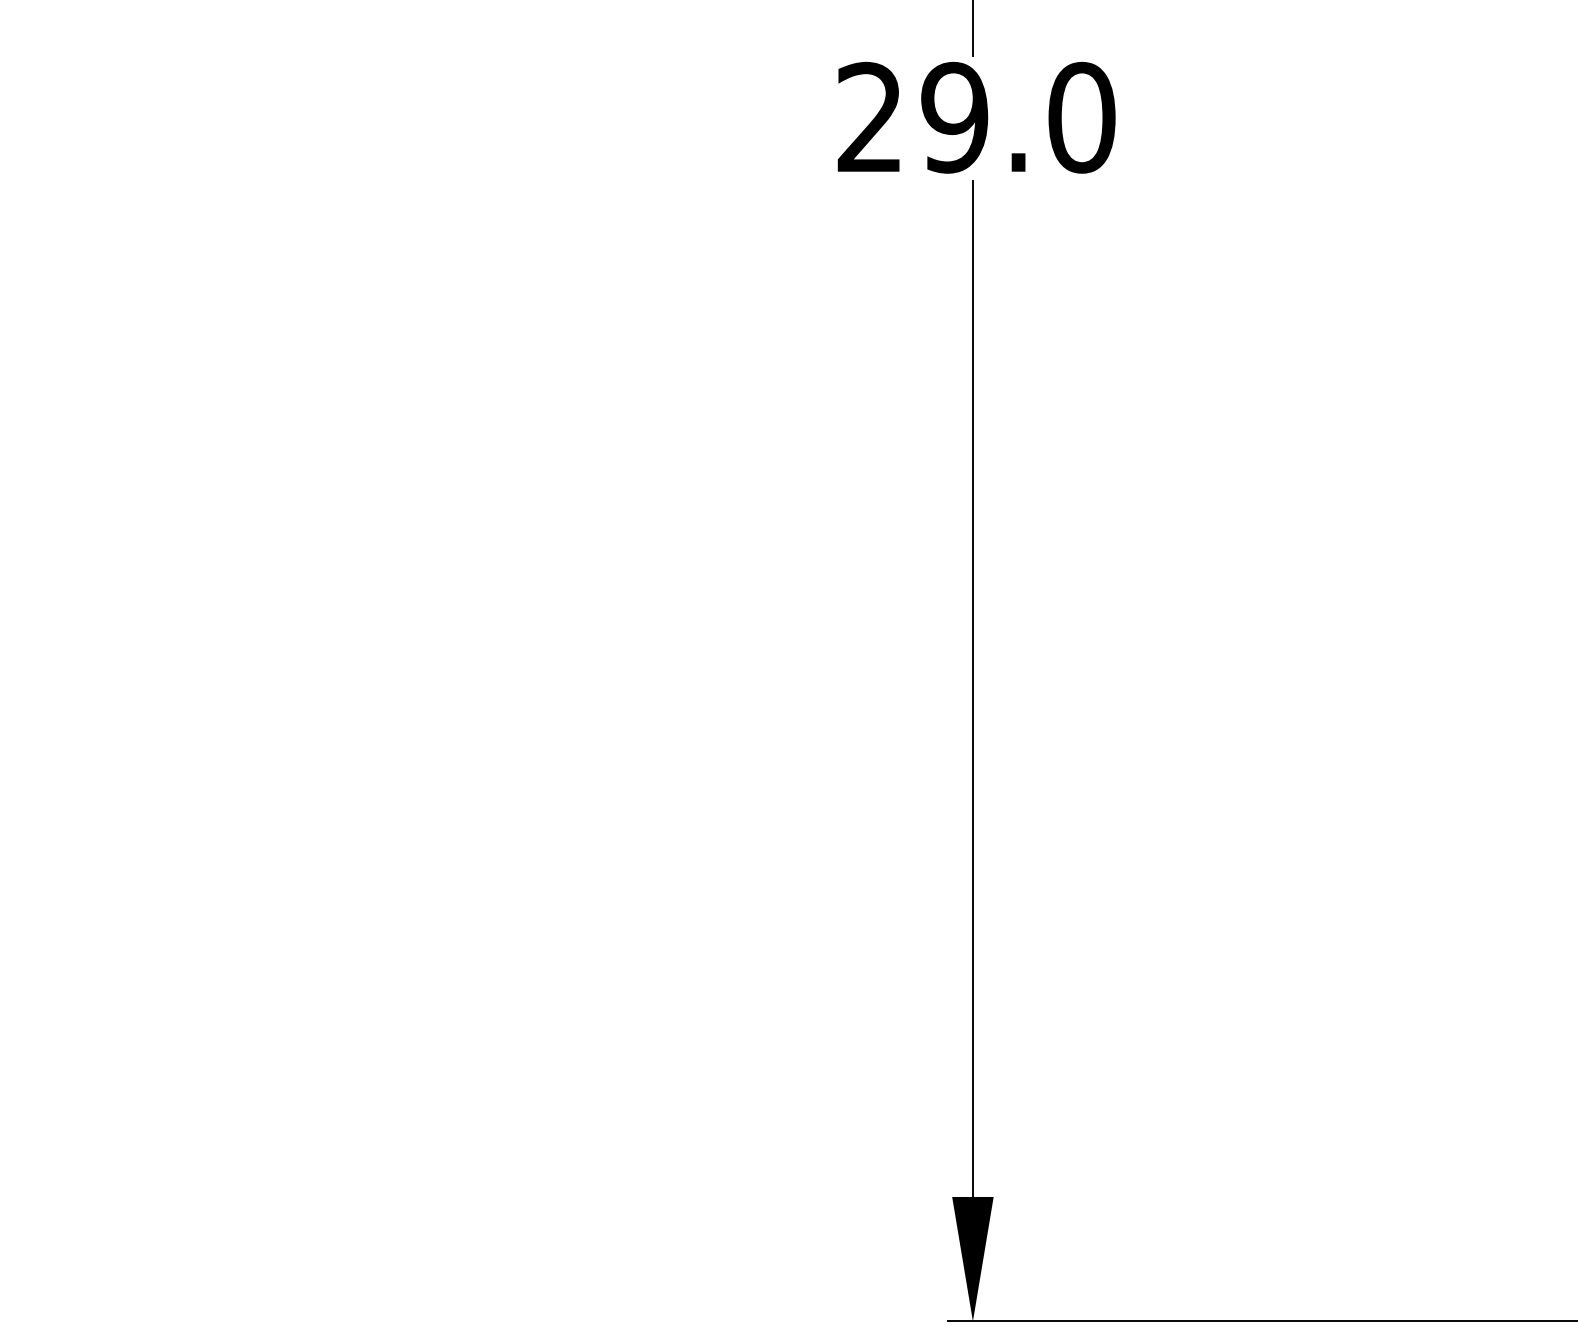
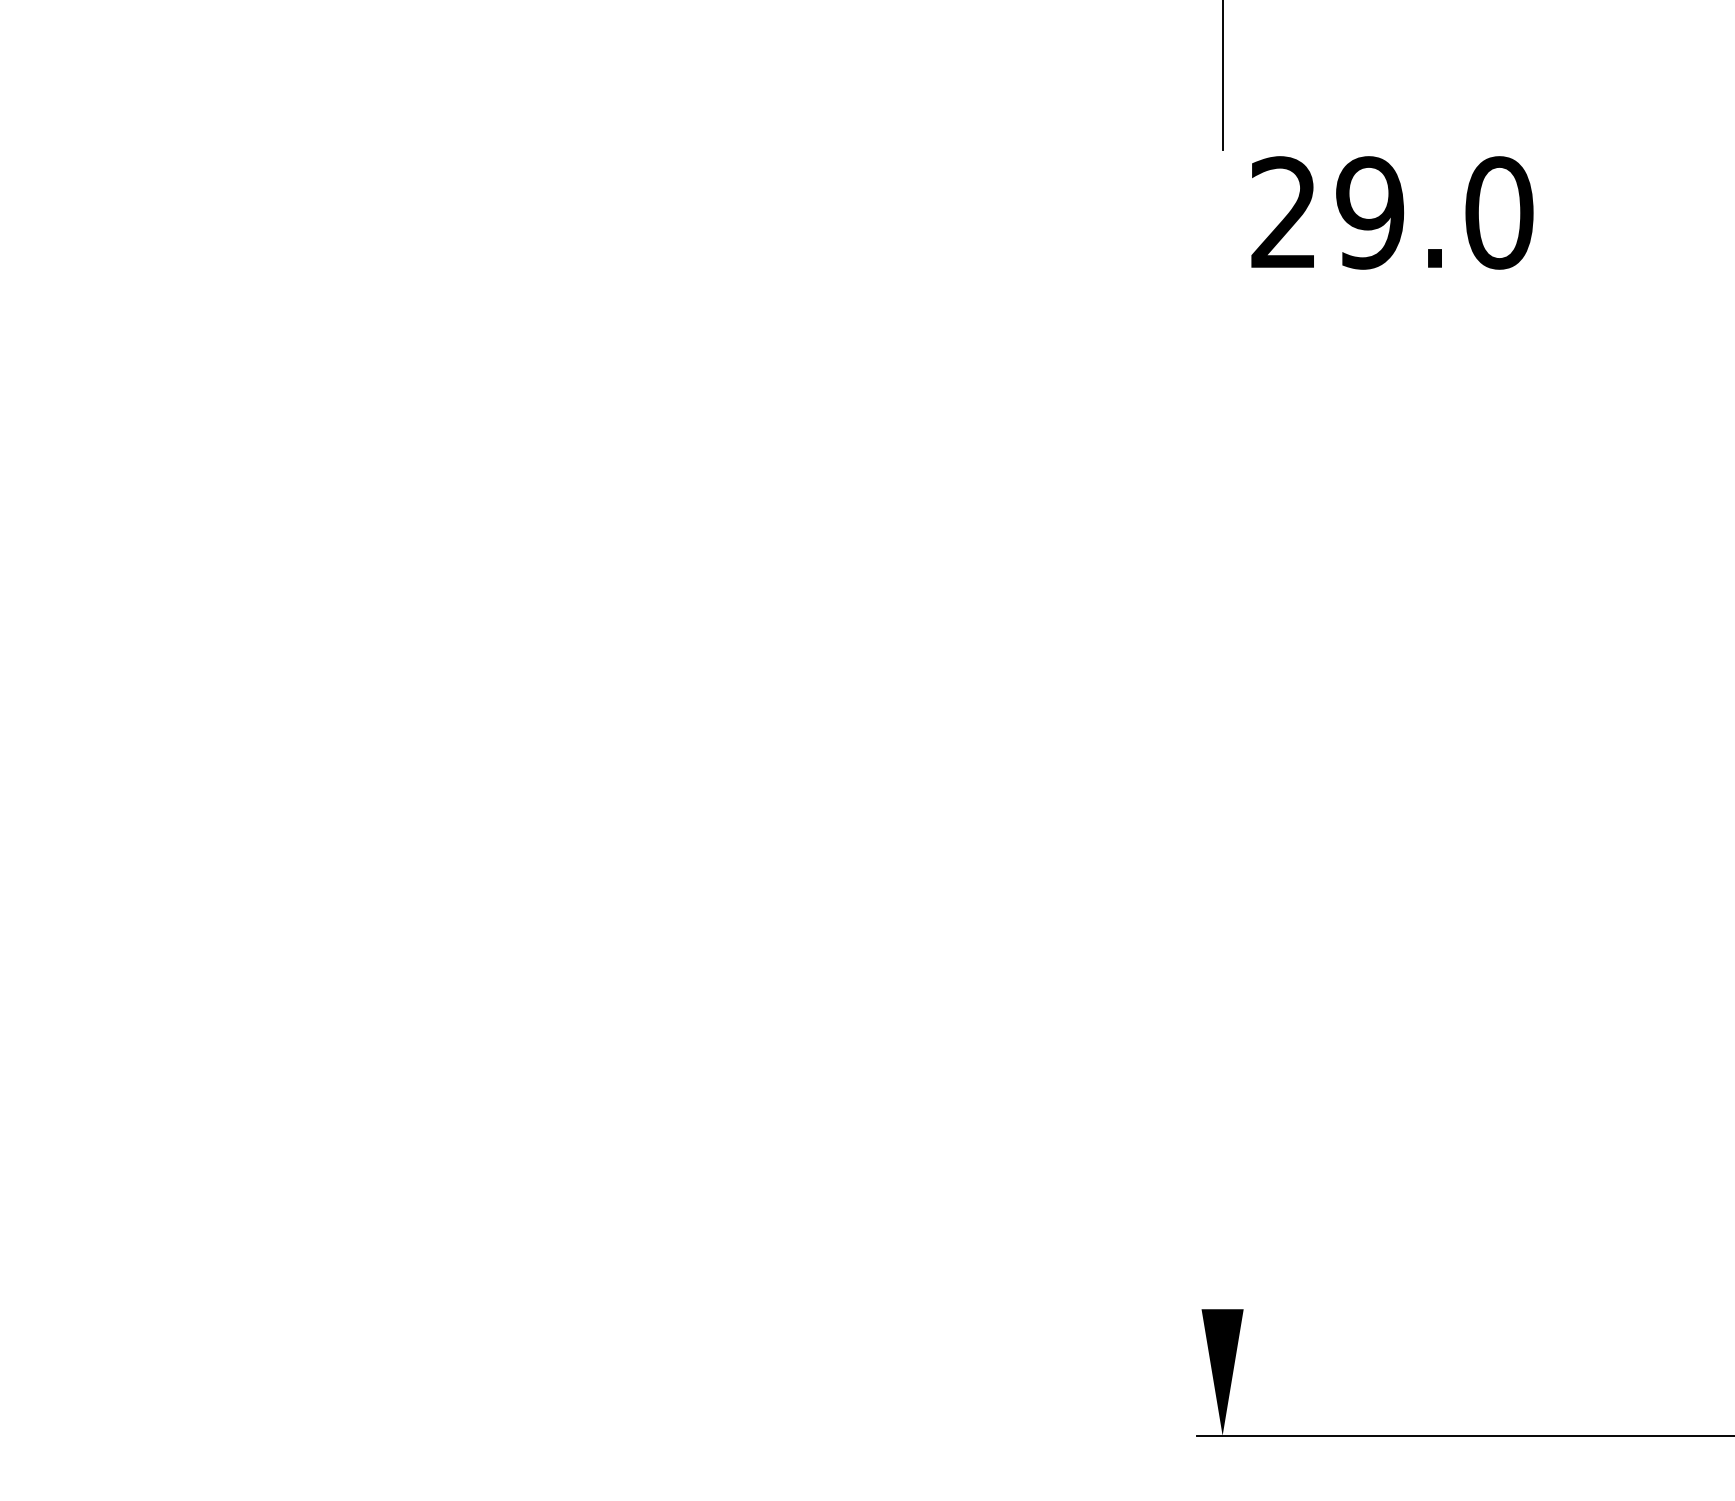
text: (976, 117) -> (1392, 212), moved
line: (972, 689) -> (1222, 793), removed

